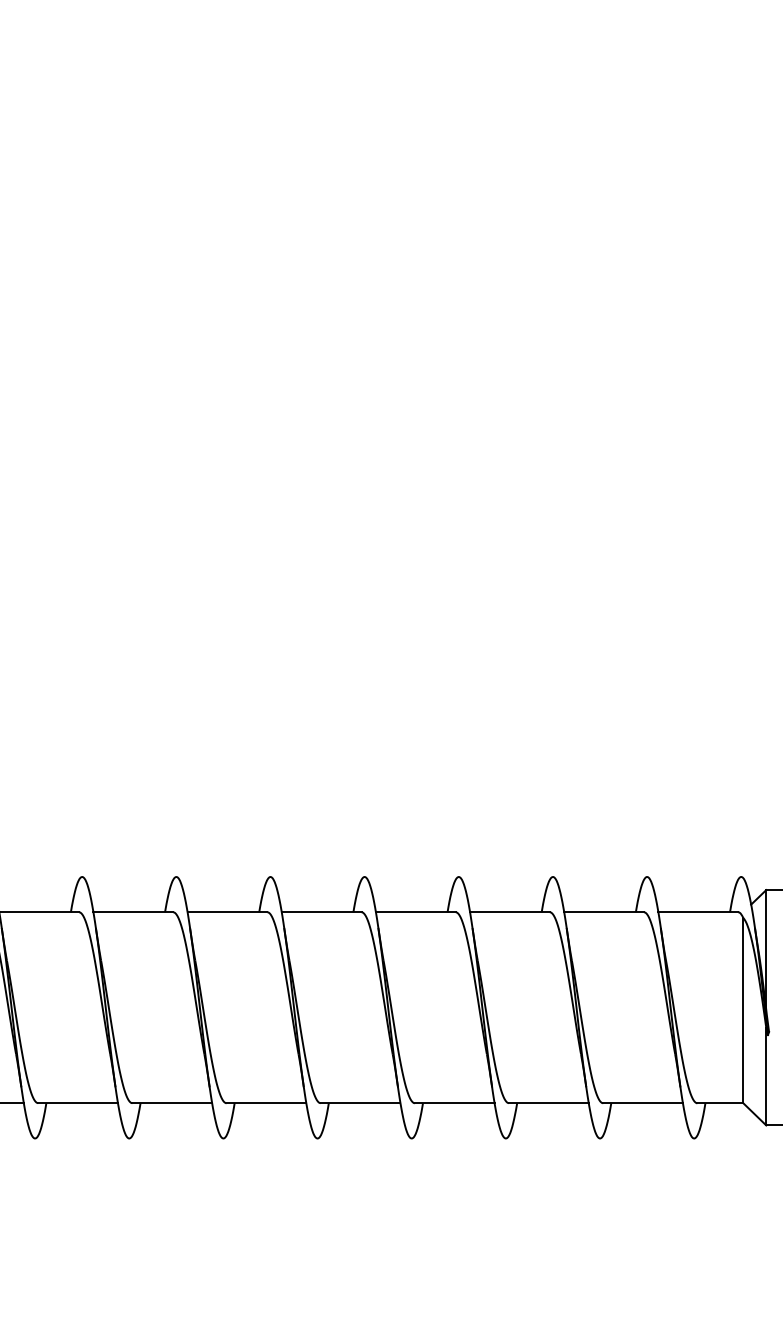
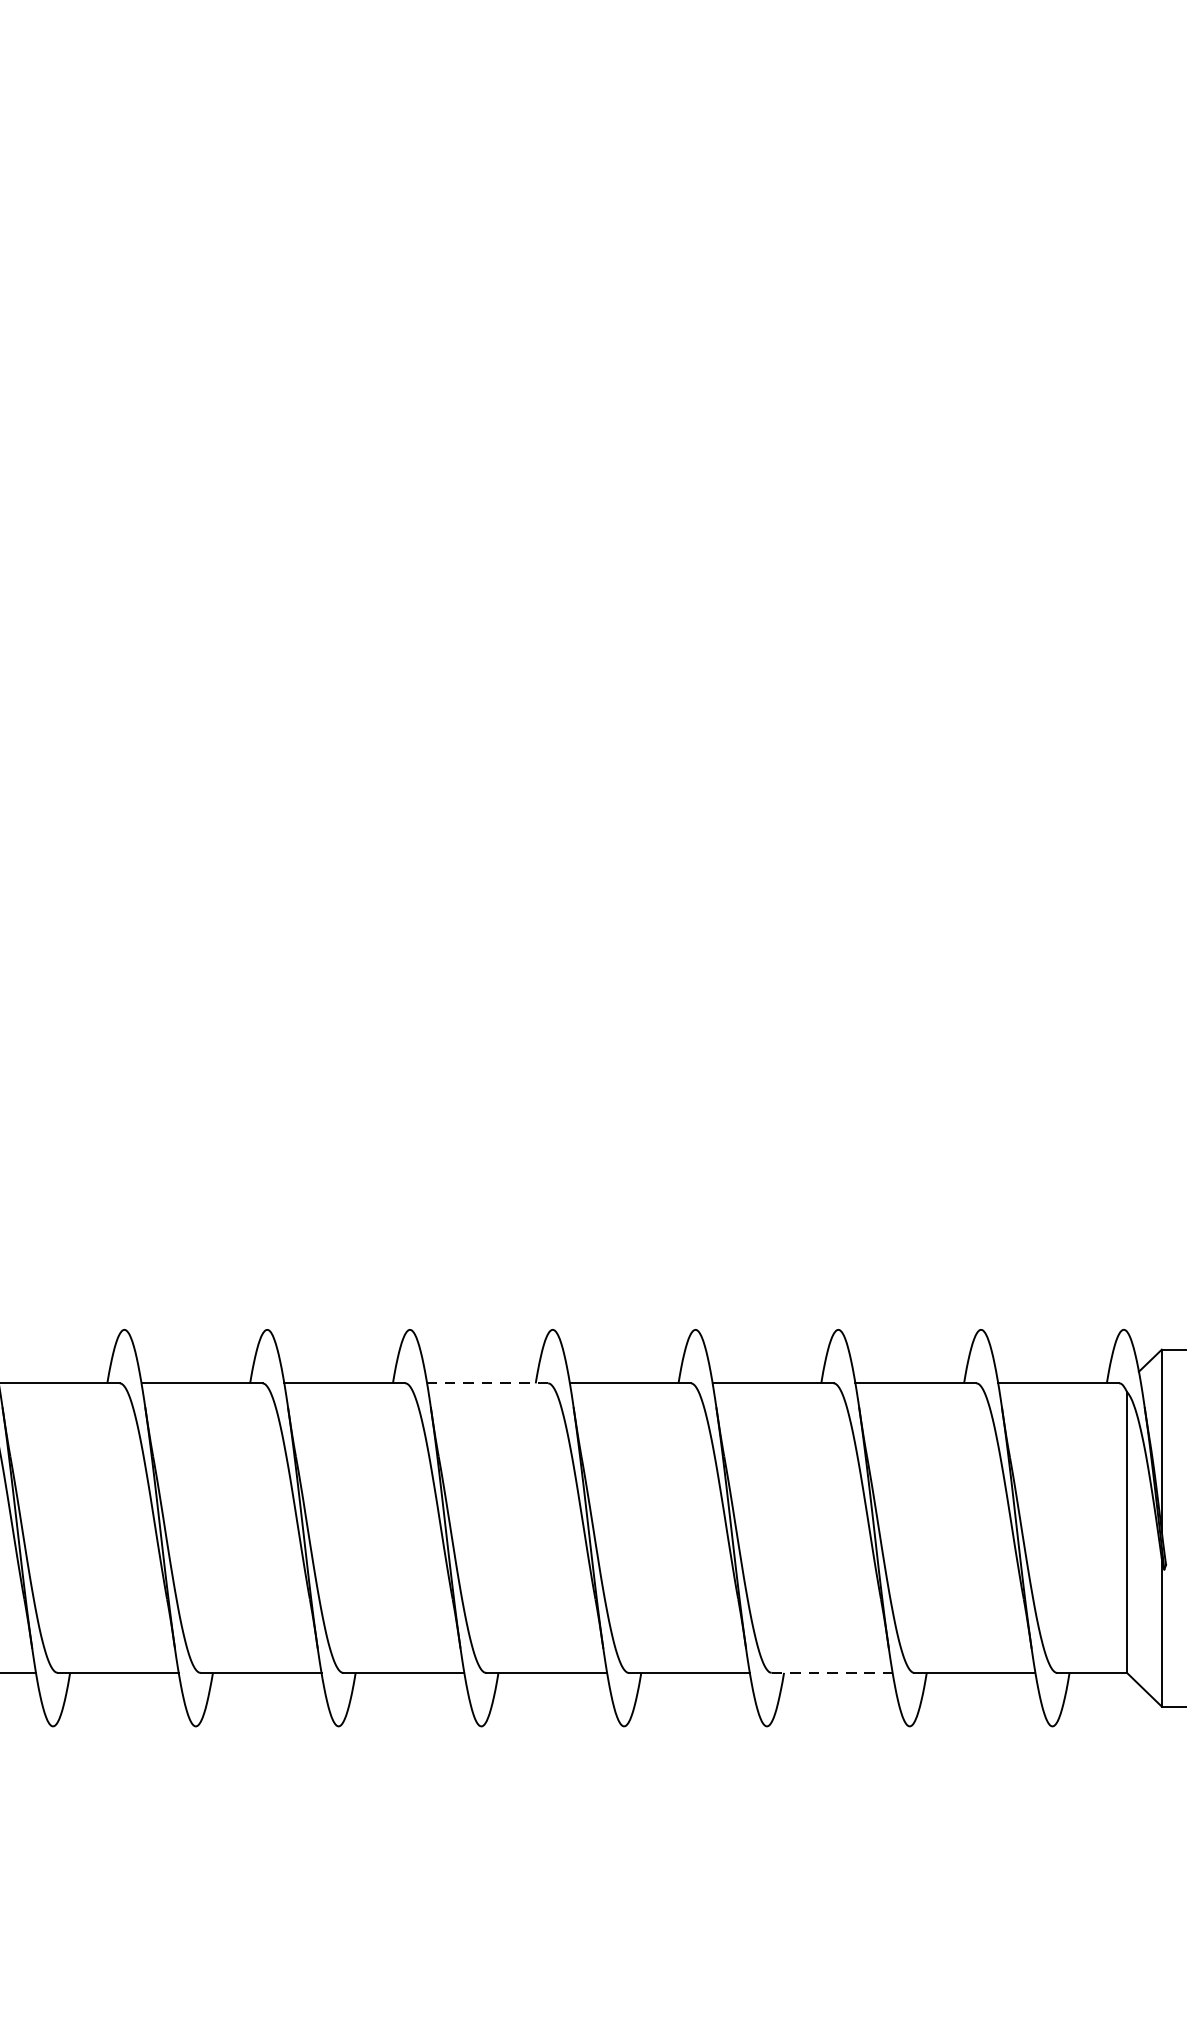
line: (321, 912) -> (487, 1383), solid -> dashed
line: (548, 1103) -> (831, 1673), solid -> dashed

